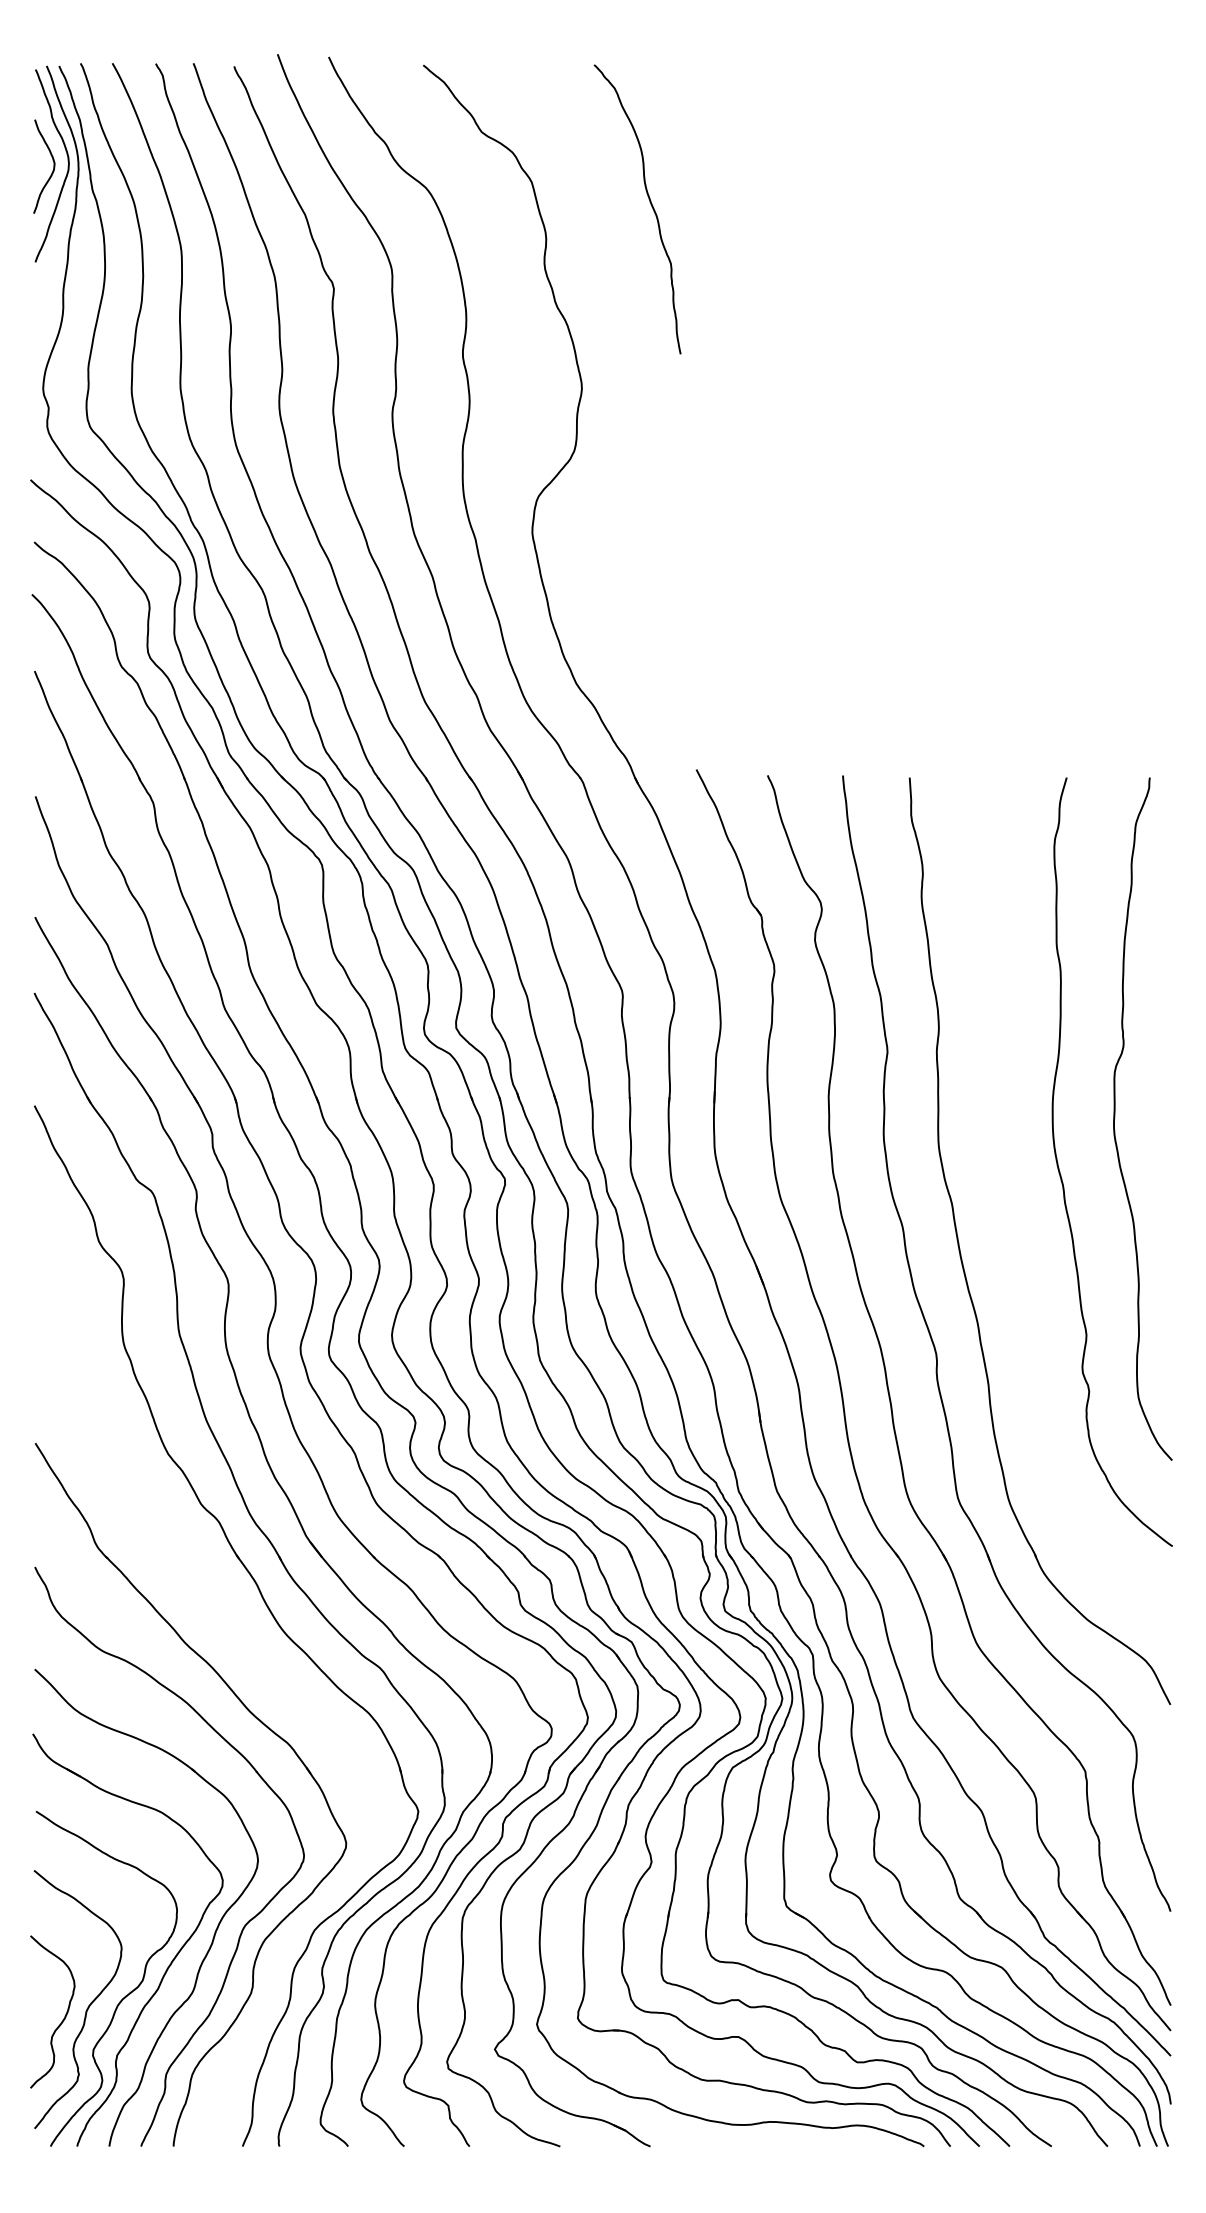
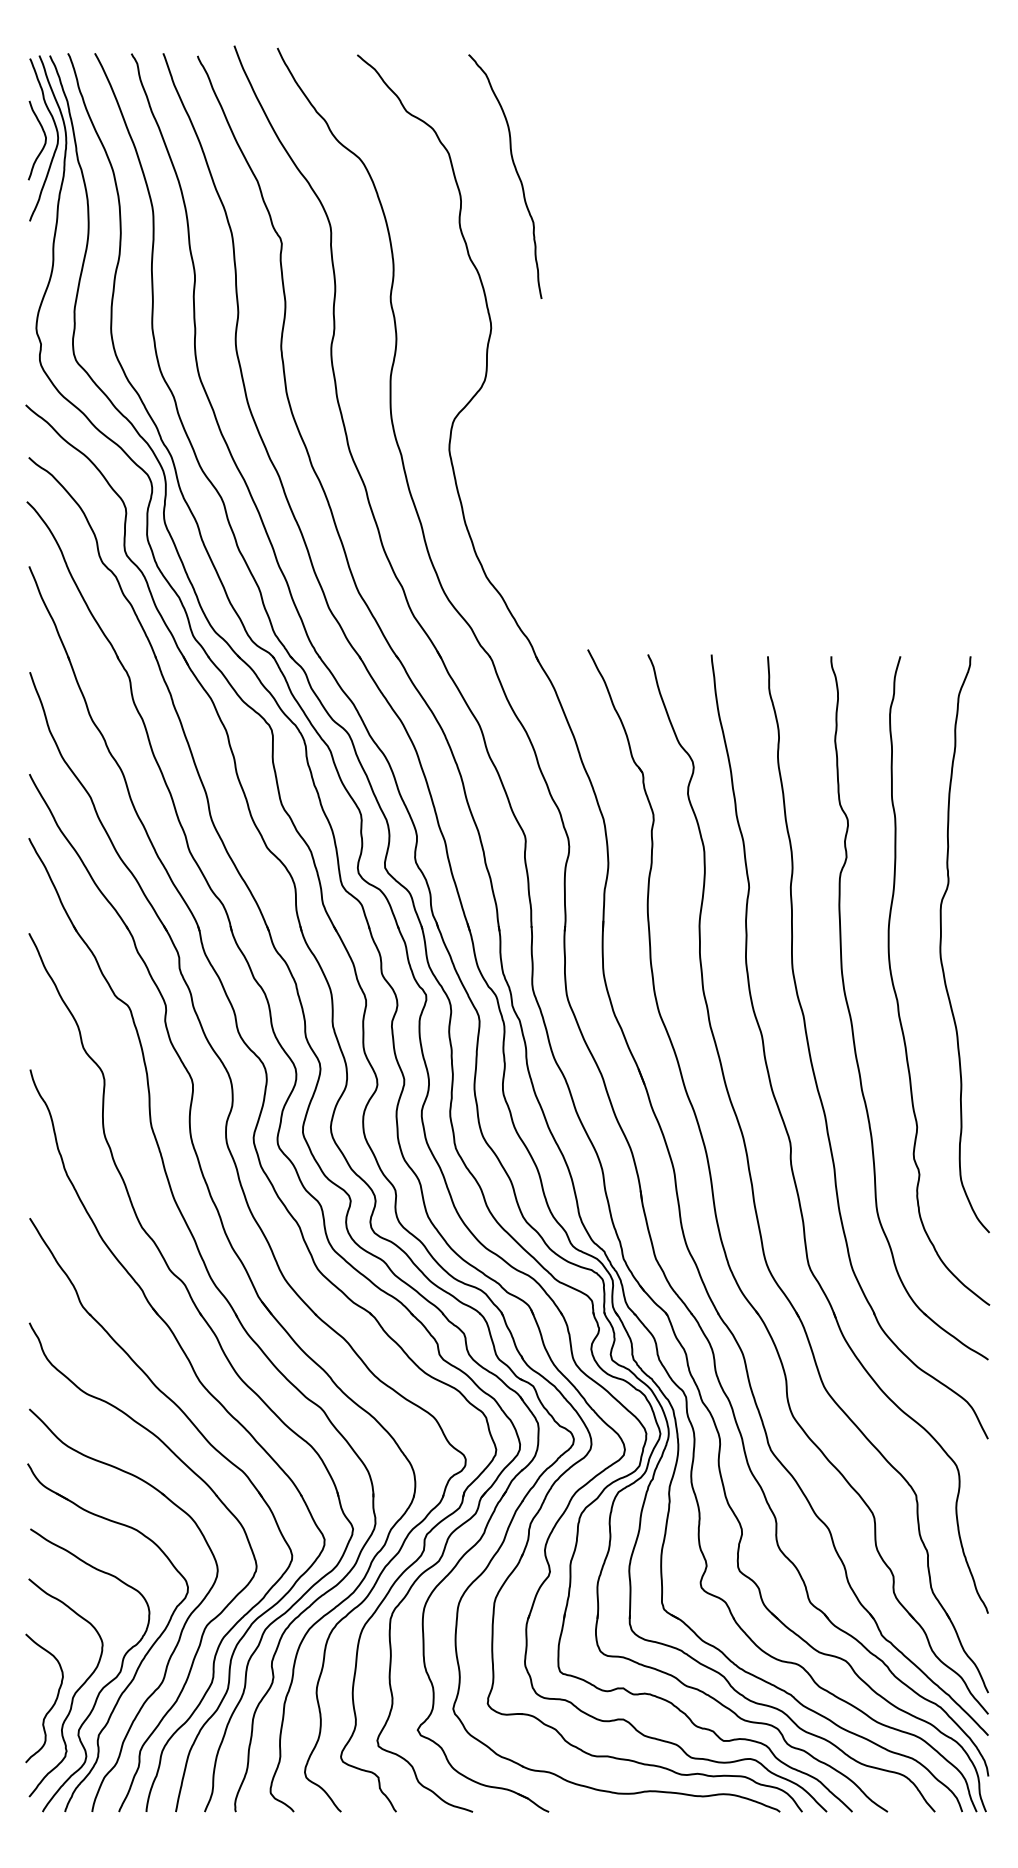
curve: (649, 202) -> (515, 170), moved
part: (1009, 1208) -> (852, 1020), added
part: (256, 1659) -> (216, 1400), added

